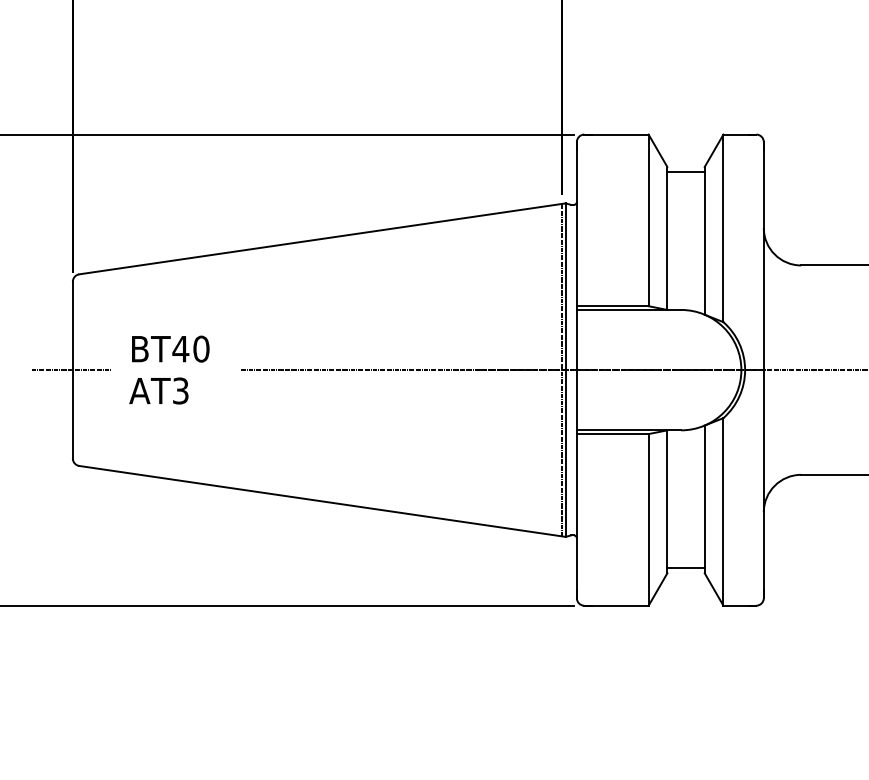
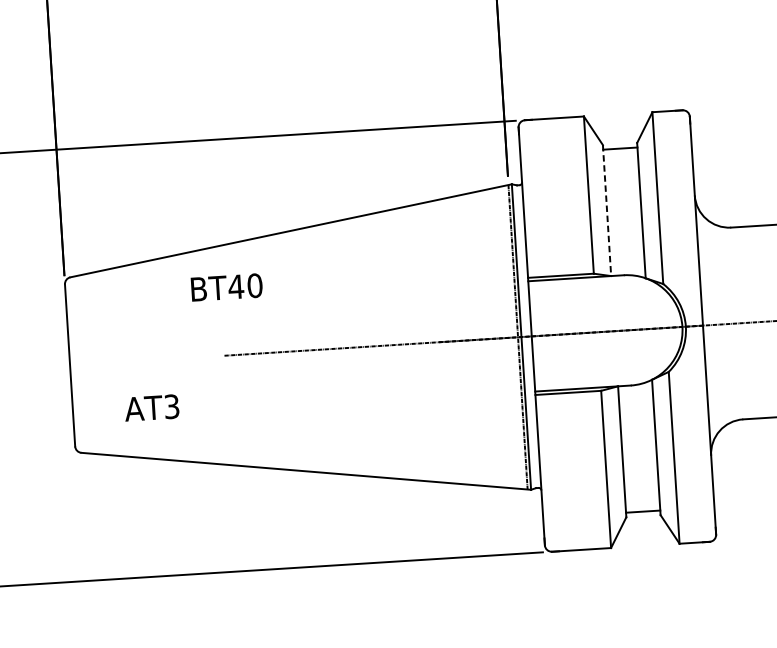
line: (667, 238) -> (607, 210), solid -> dashed
text: (170, 348) -> (226, 286), moved
line: (71, 370) -> (68, 365), removed
text: (158, 390) -> (151, 407), moved

